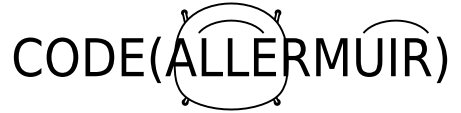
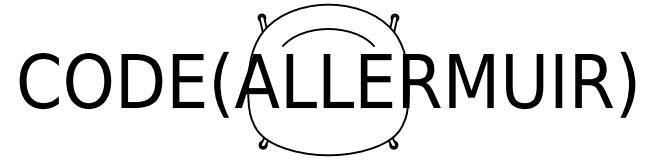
curve: (395, 20) -> (562, 29), removed

